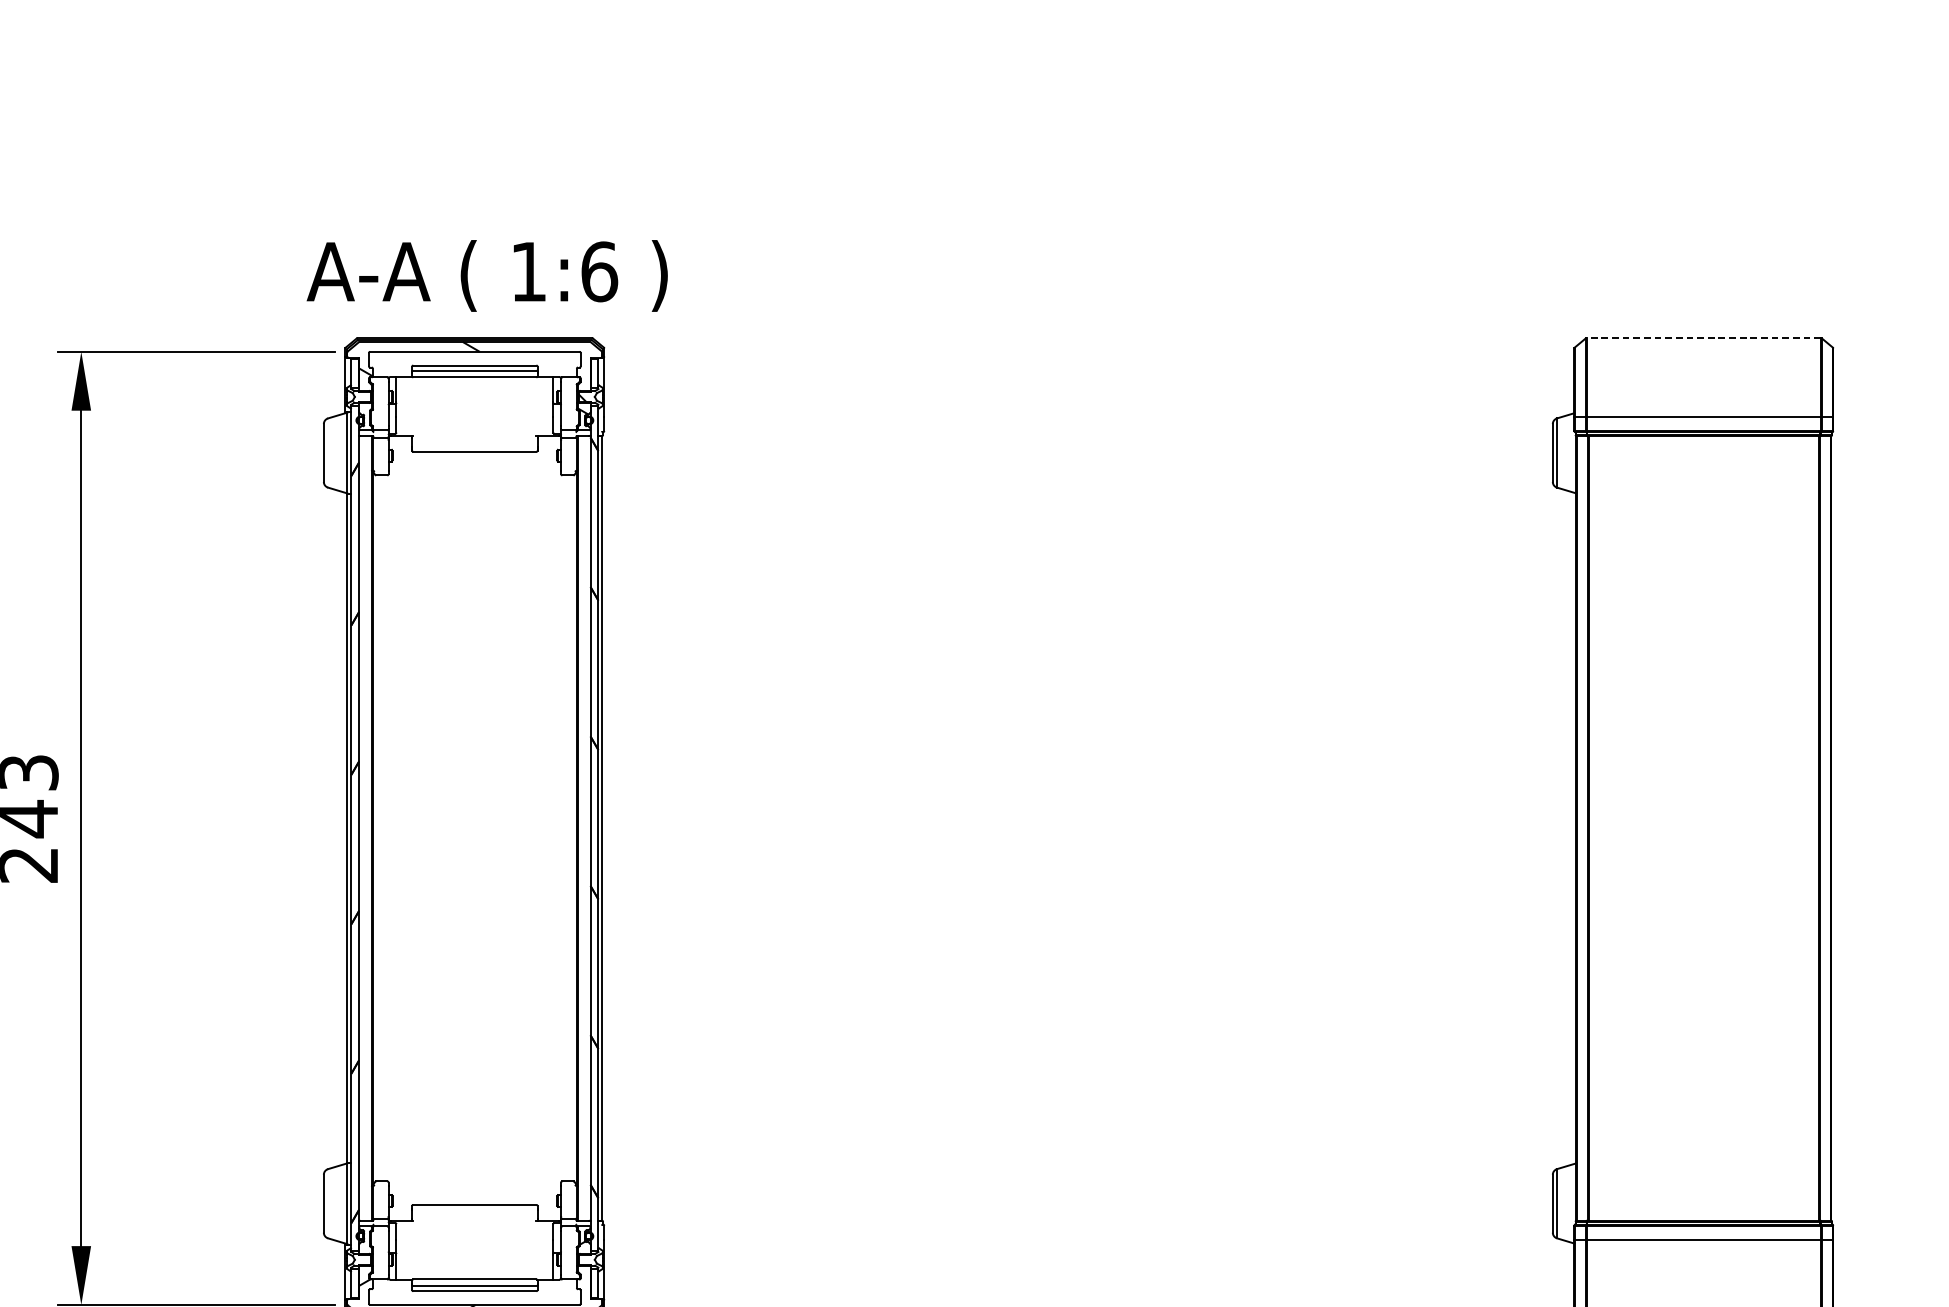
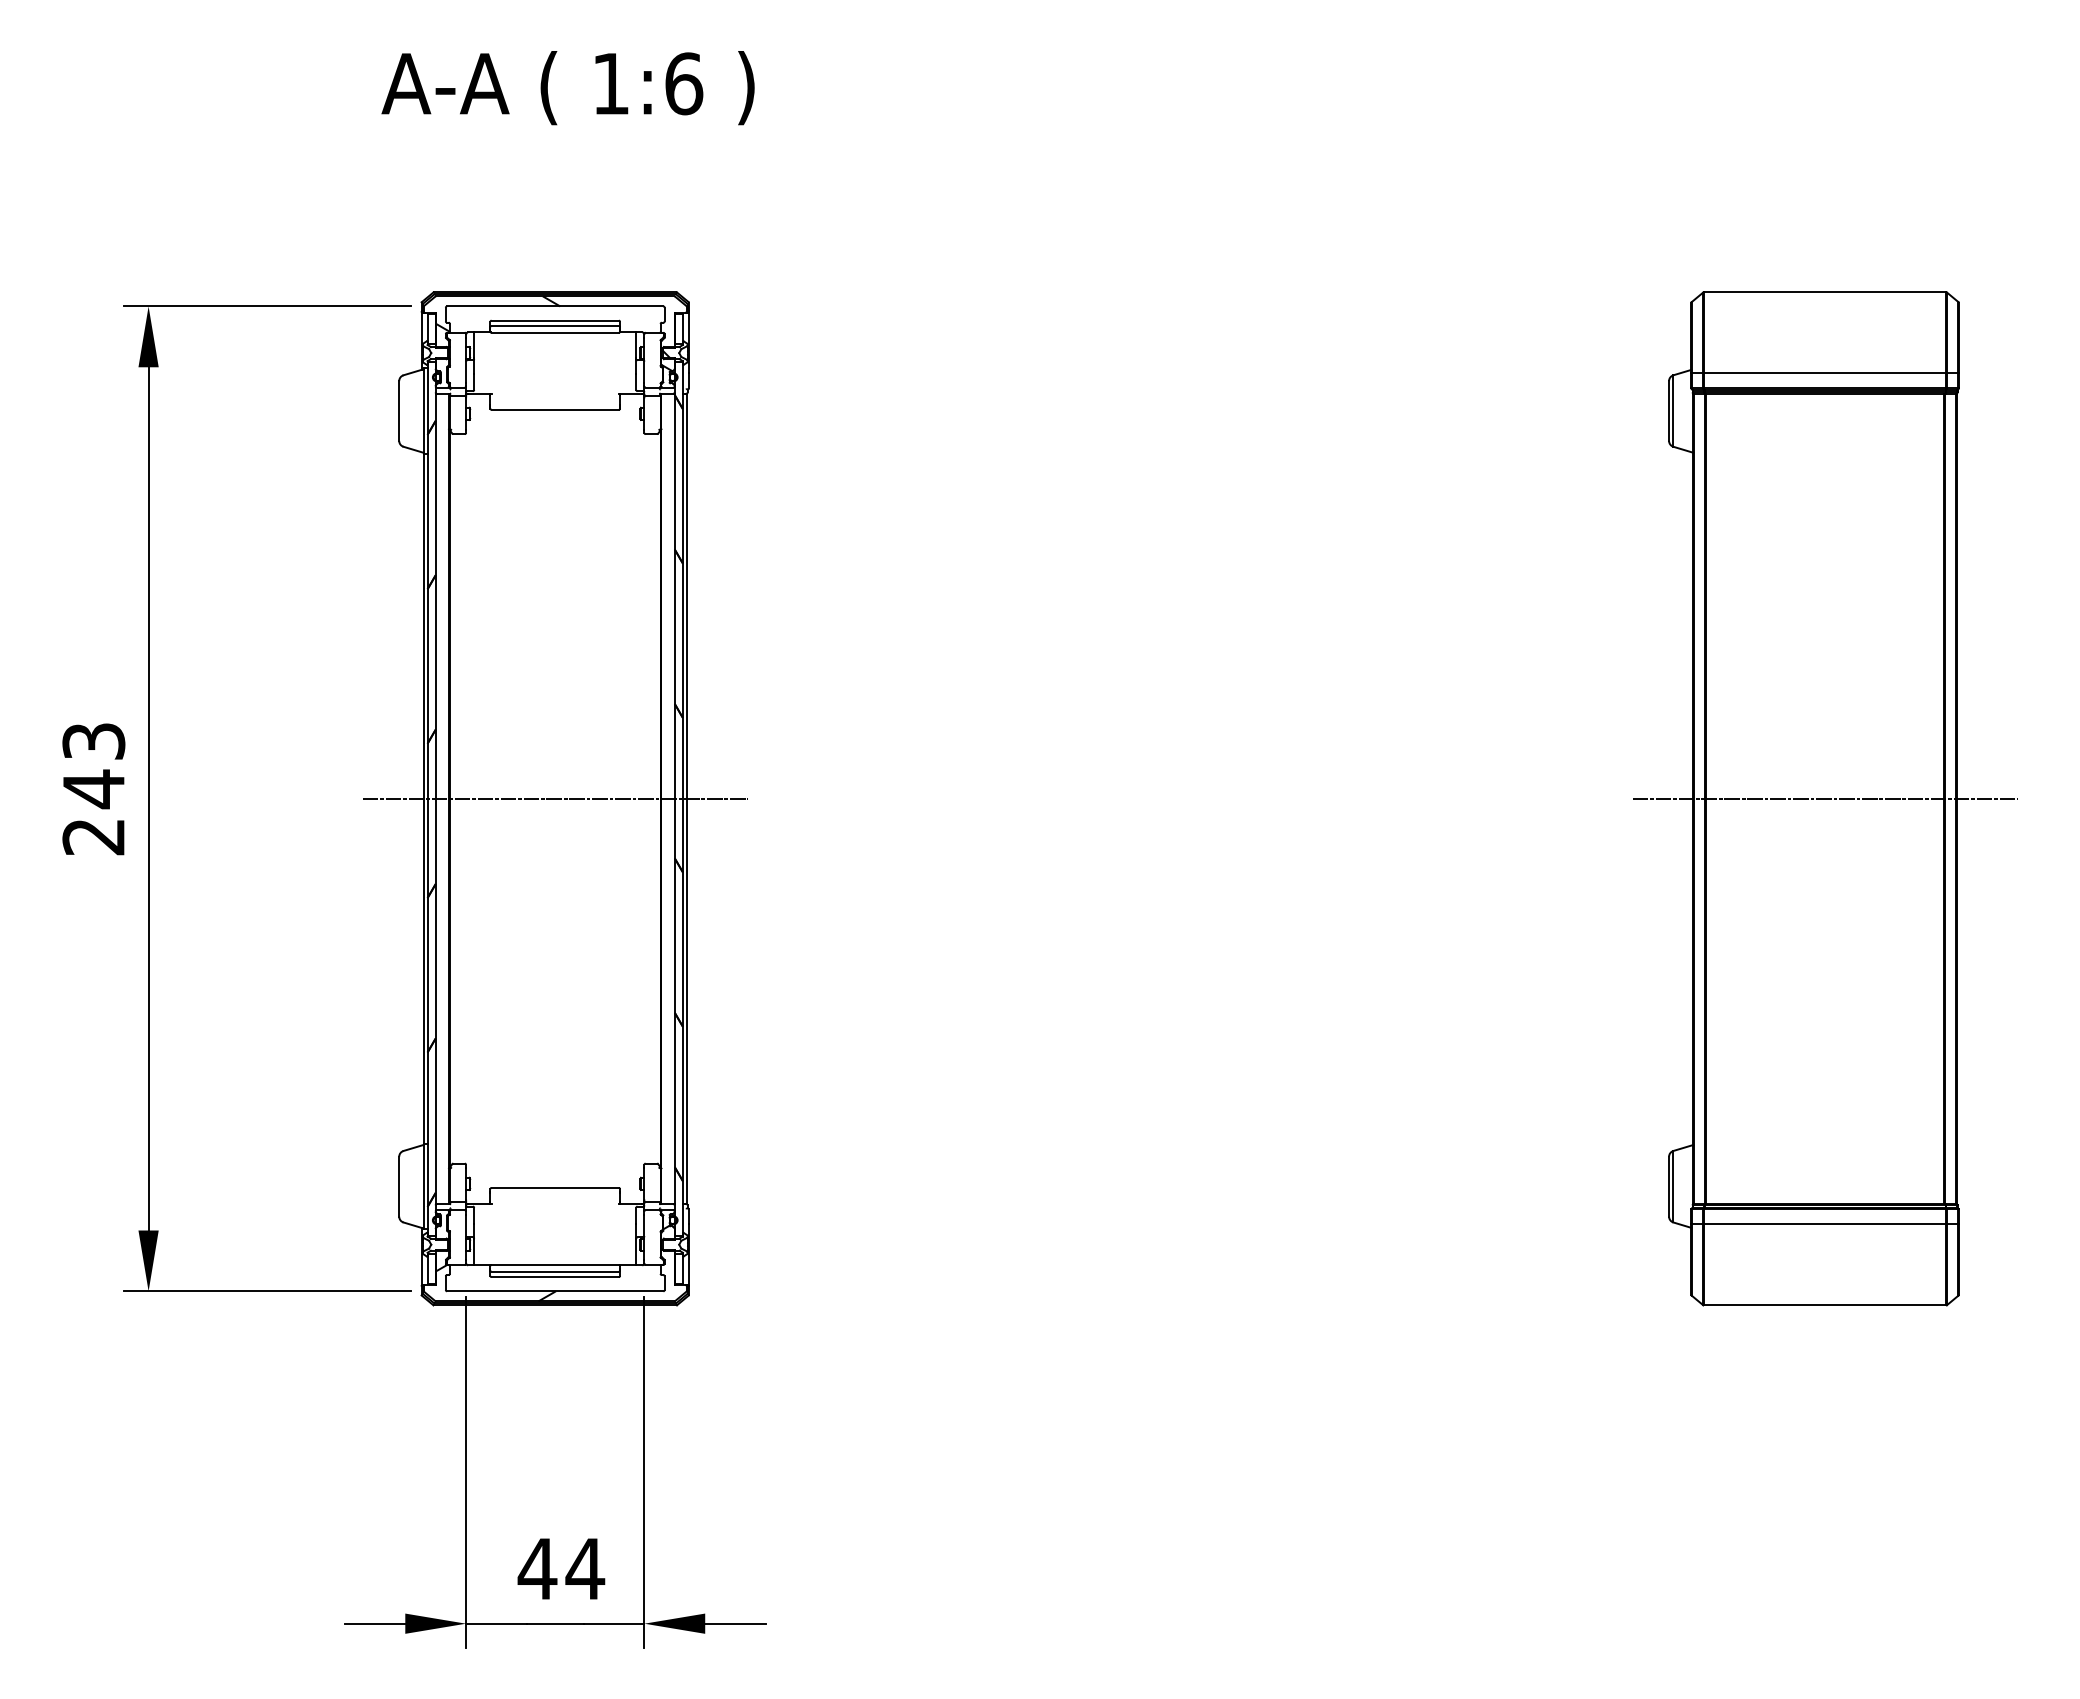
text: (486, 276) -> (567, 88), moved
line: (1703, 338) -> (1824, 292), dashed -> solid
line: (474, 828) -> (554, 798), added
line: (1703, 828) -> (1824, 798), added

